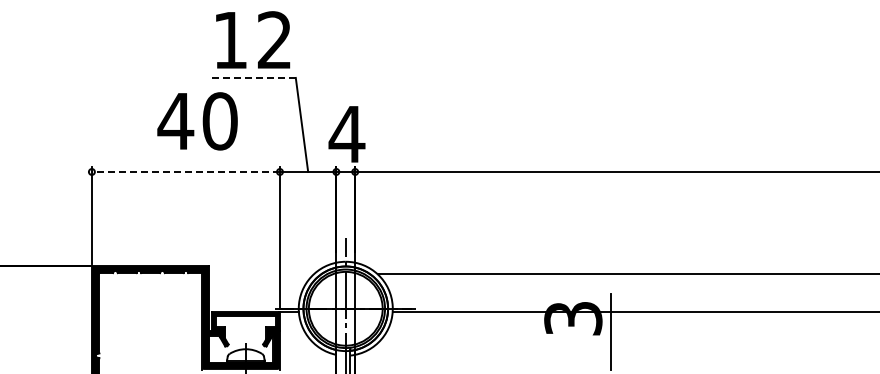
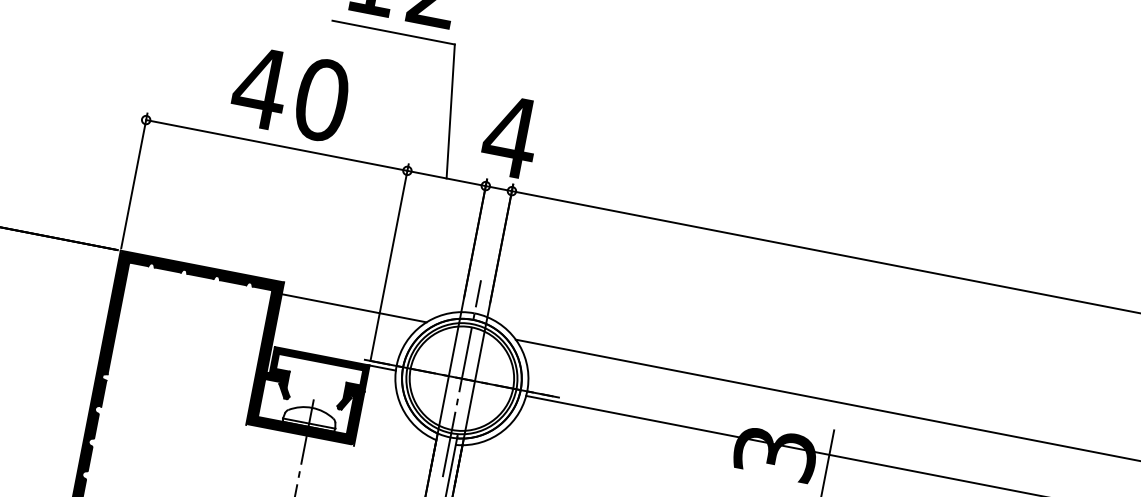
line: (251, 77) -> (393, 31), dashed -> solid
text: (197, 121) -> (290, 94), moved
line: (185, 171) -> (276, 144), dashed -> solid
line: (261, 274) -> (354, 308), added

